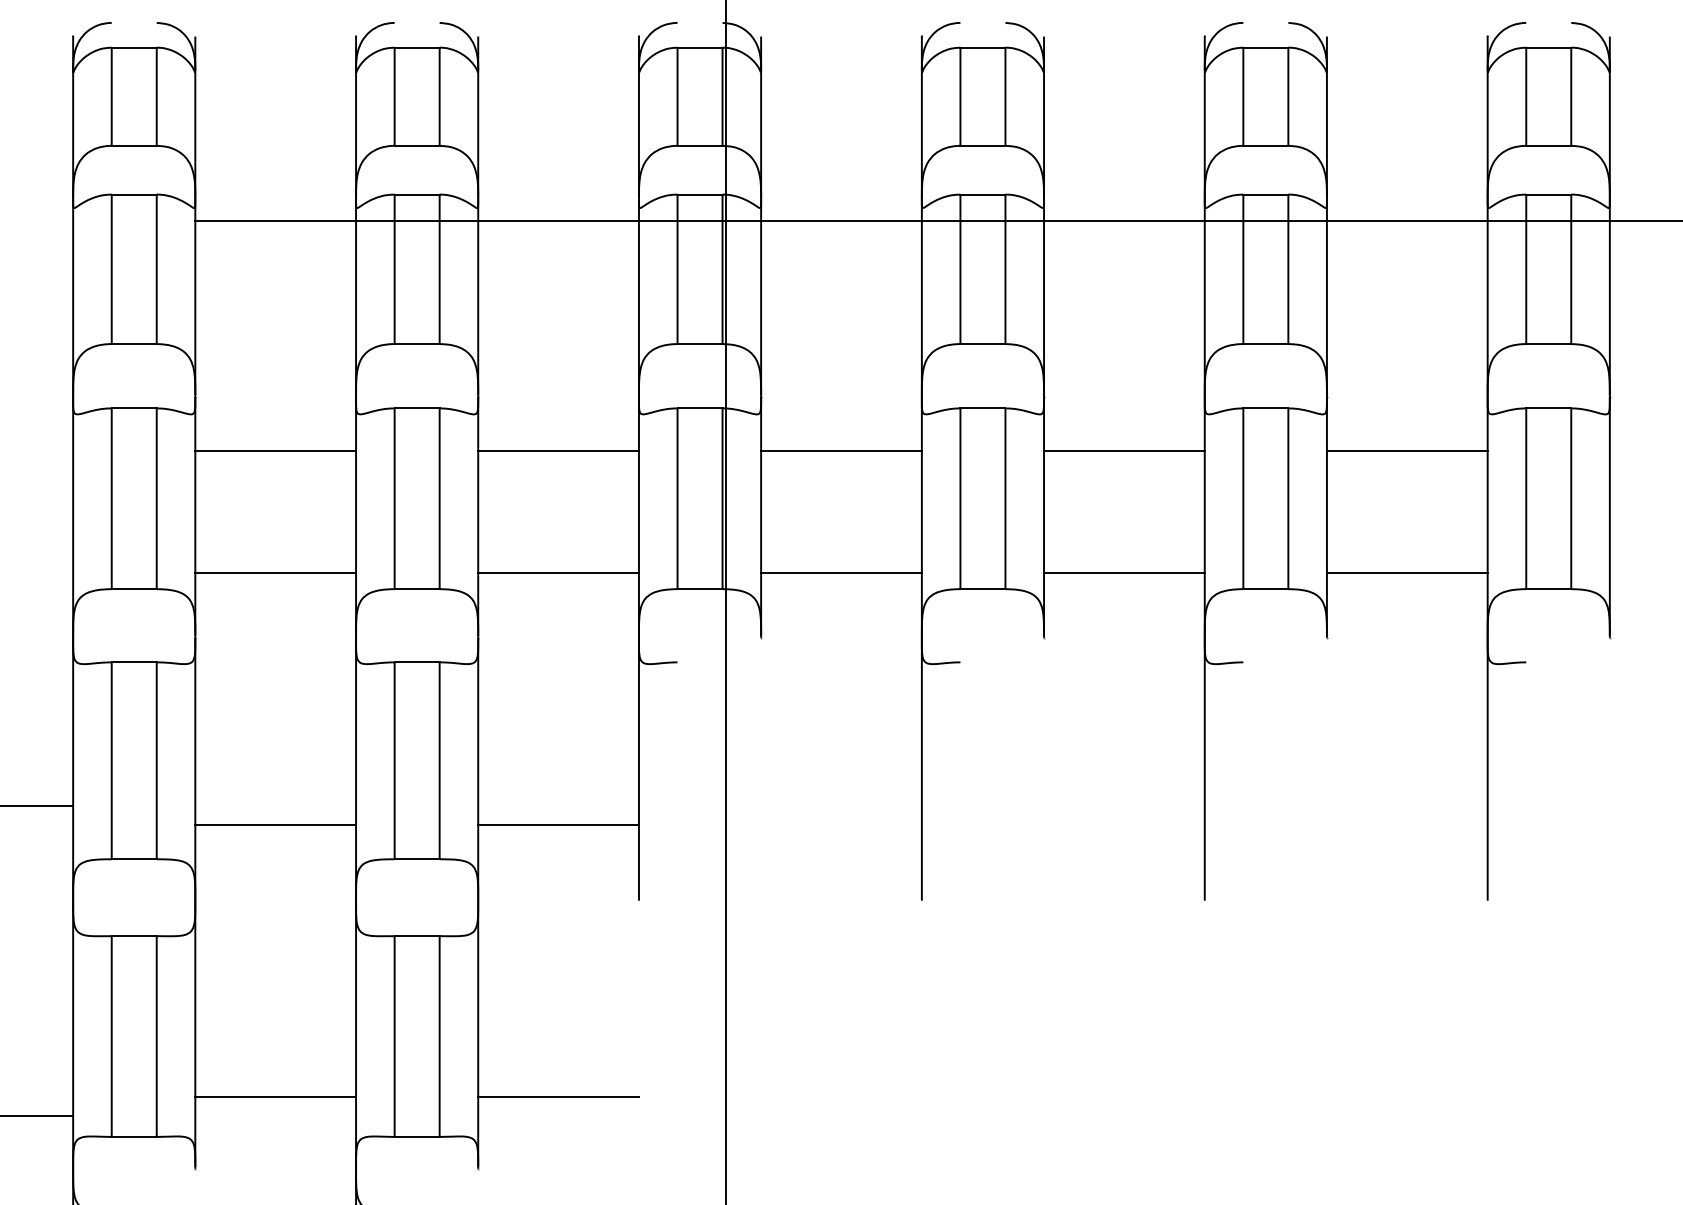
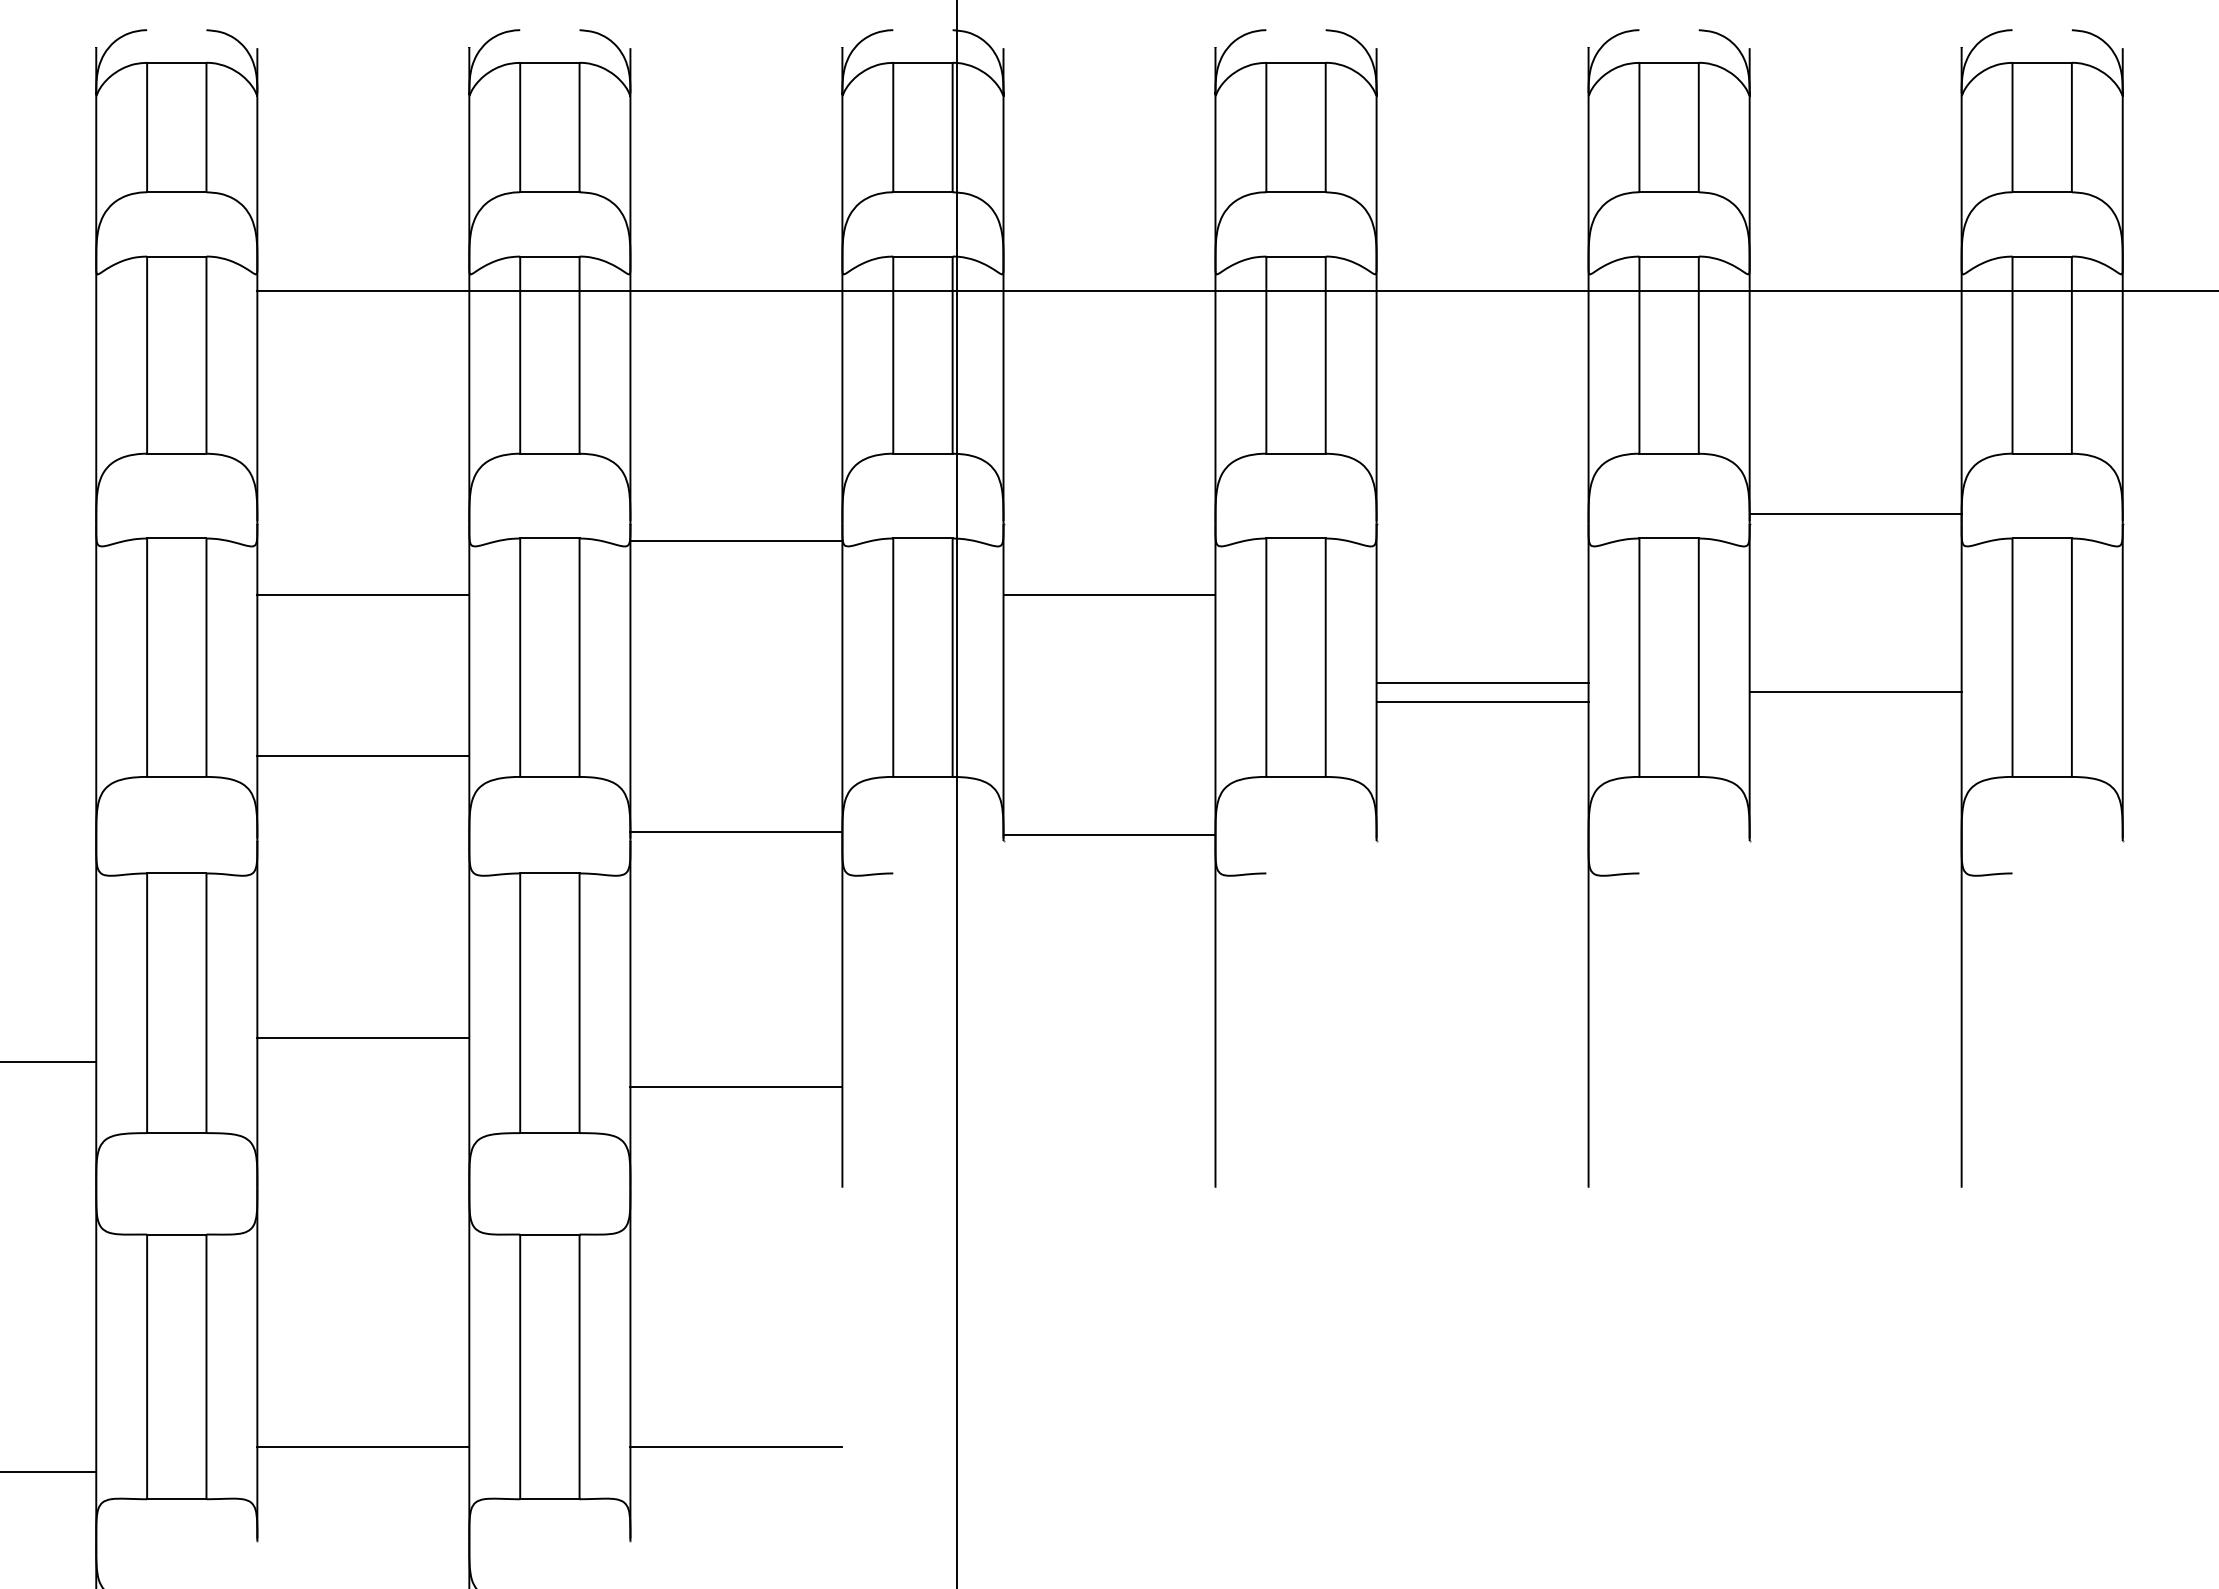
line: (558, 450) -> (736, 540), moved
line: (1124, 450) -> (1482, 682), moved
line: (1407, 450) -> (1855, 513), moved
line: (558, 573) -> (736, 832), moved
line: (841, 573) -> (1109, 835), moved
line: (1124, 573) -> (1482, 702), moved
line: (1407, 573) -> (1855, 692), moved
line: (275, 824) -> (363, 1038), moved

